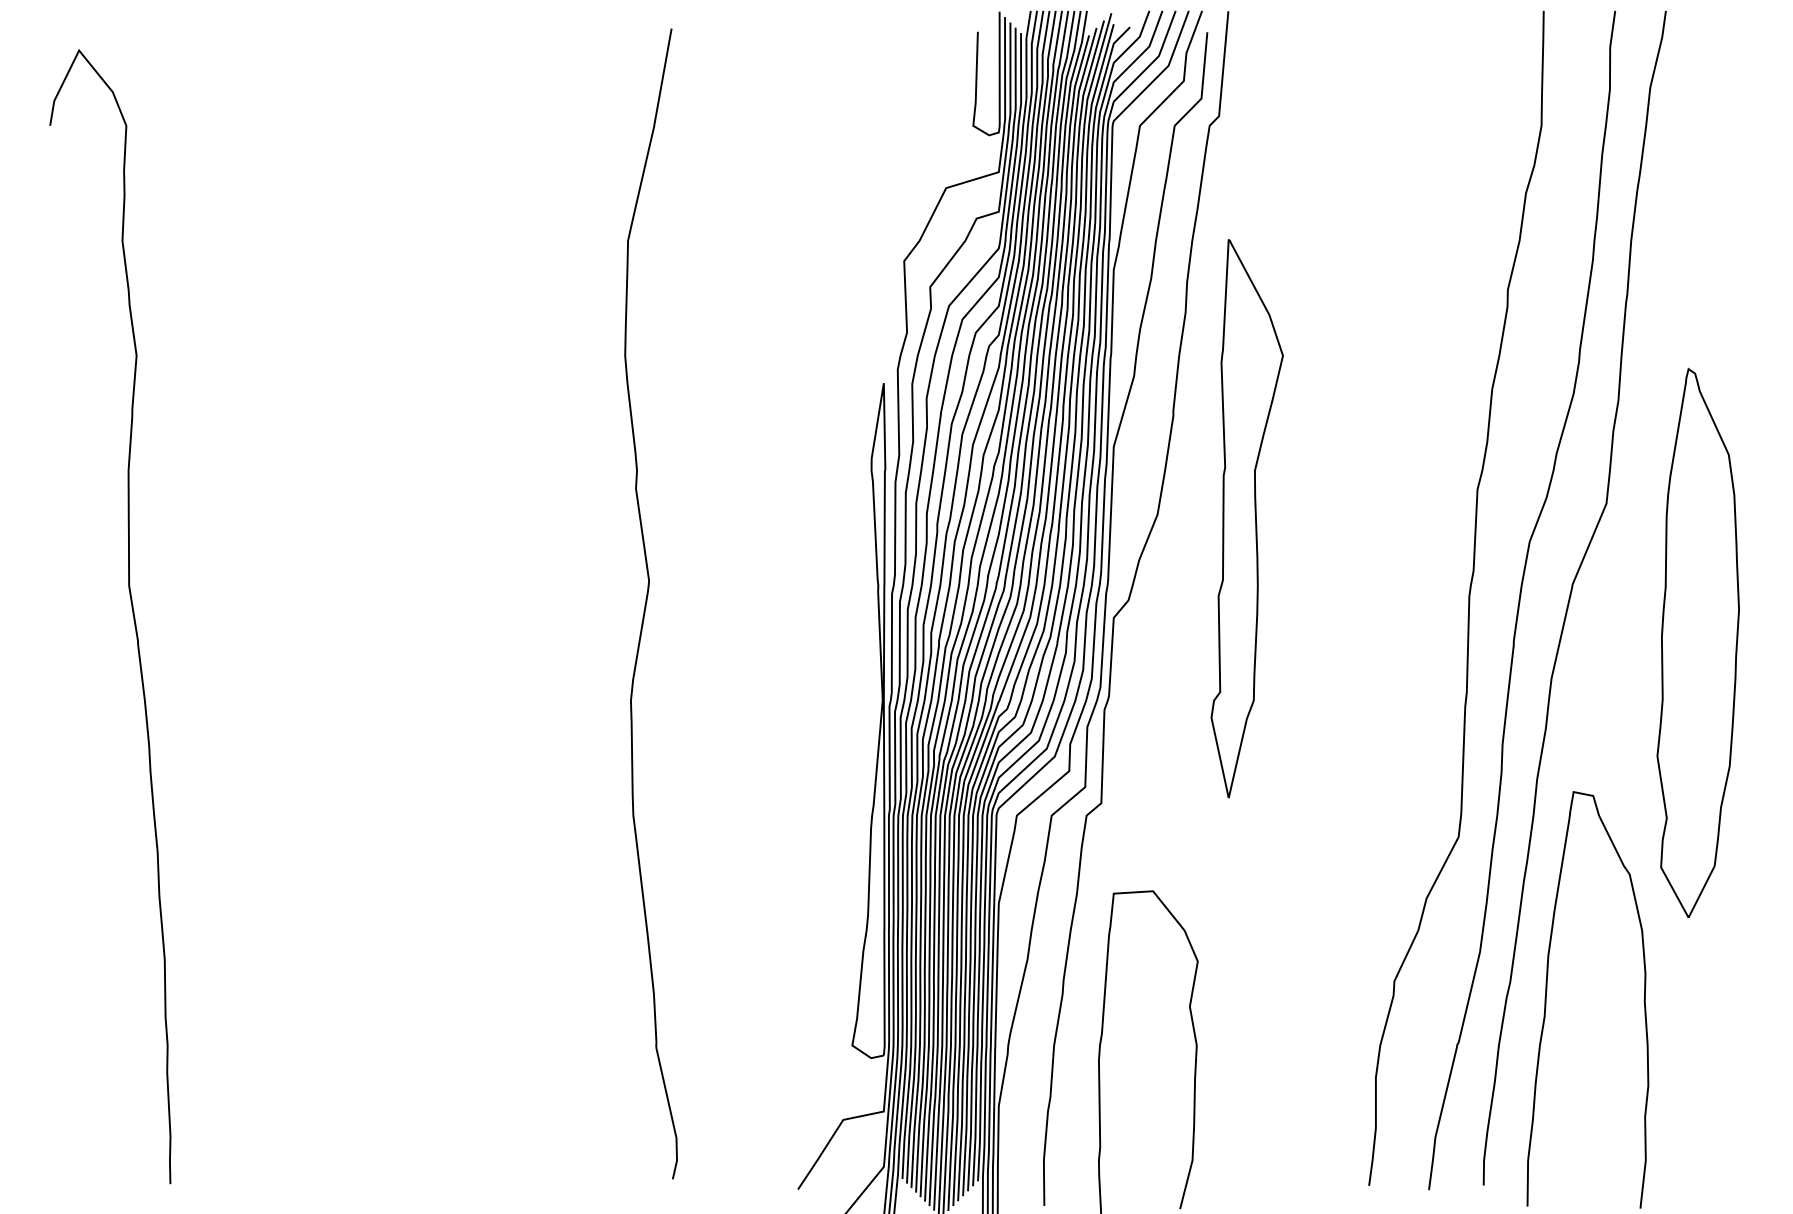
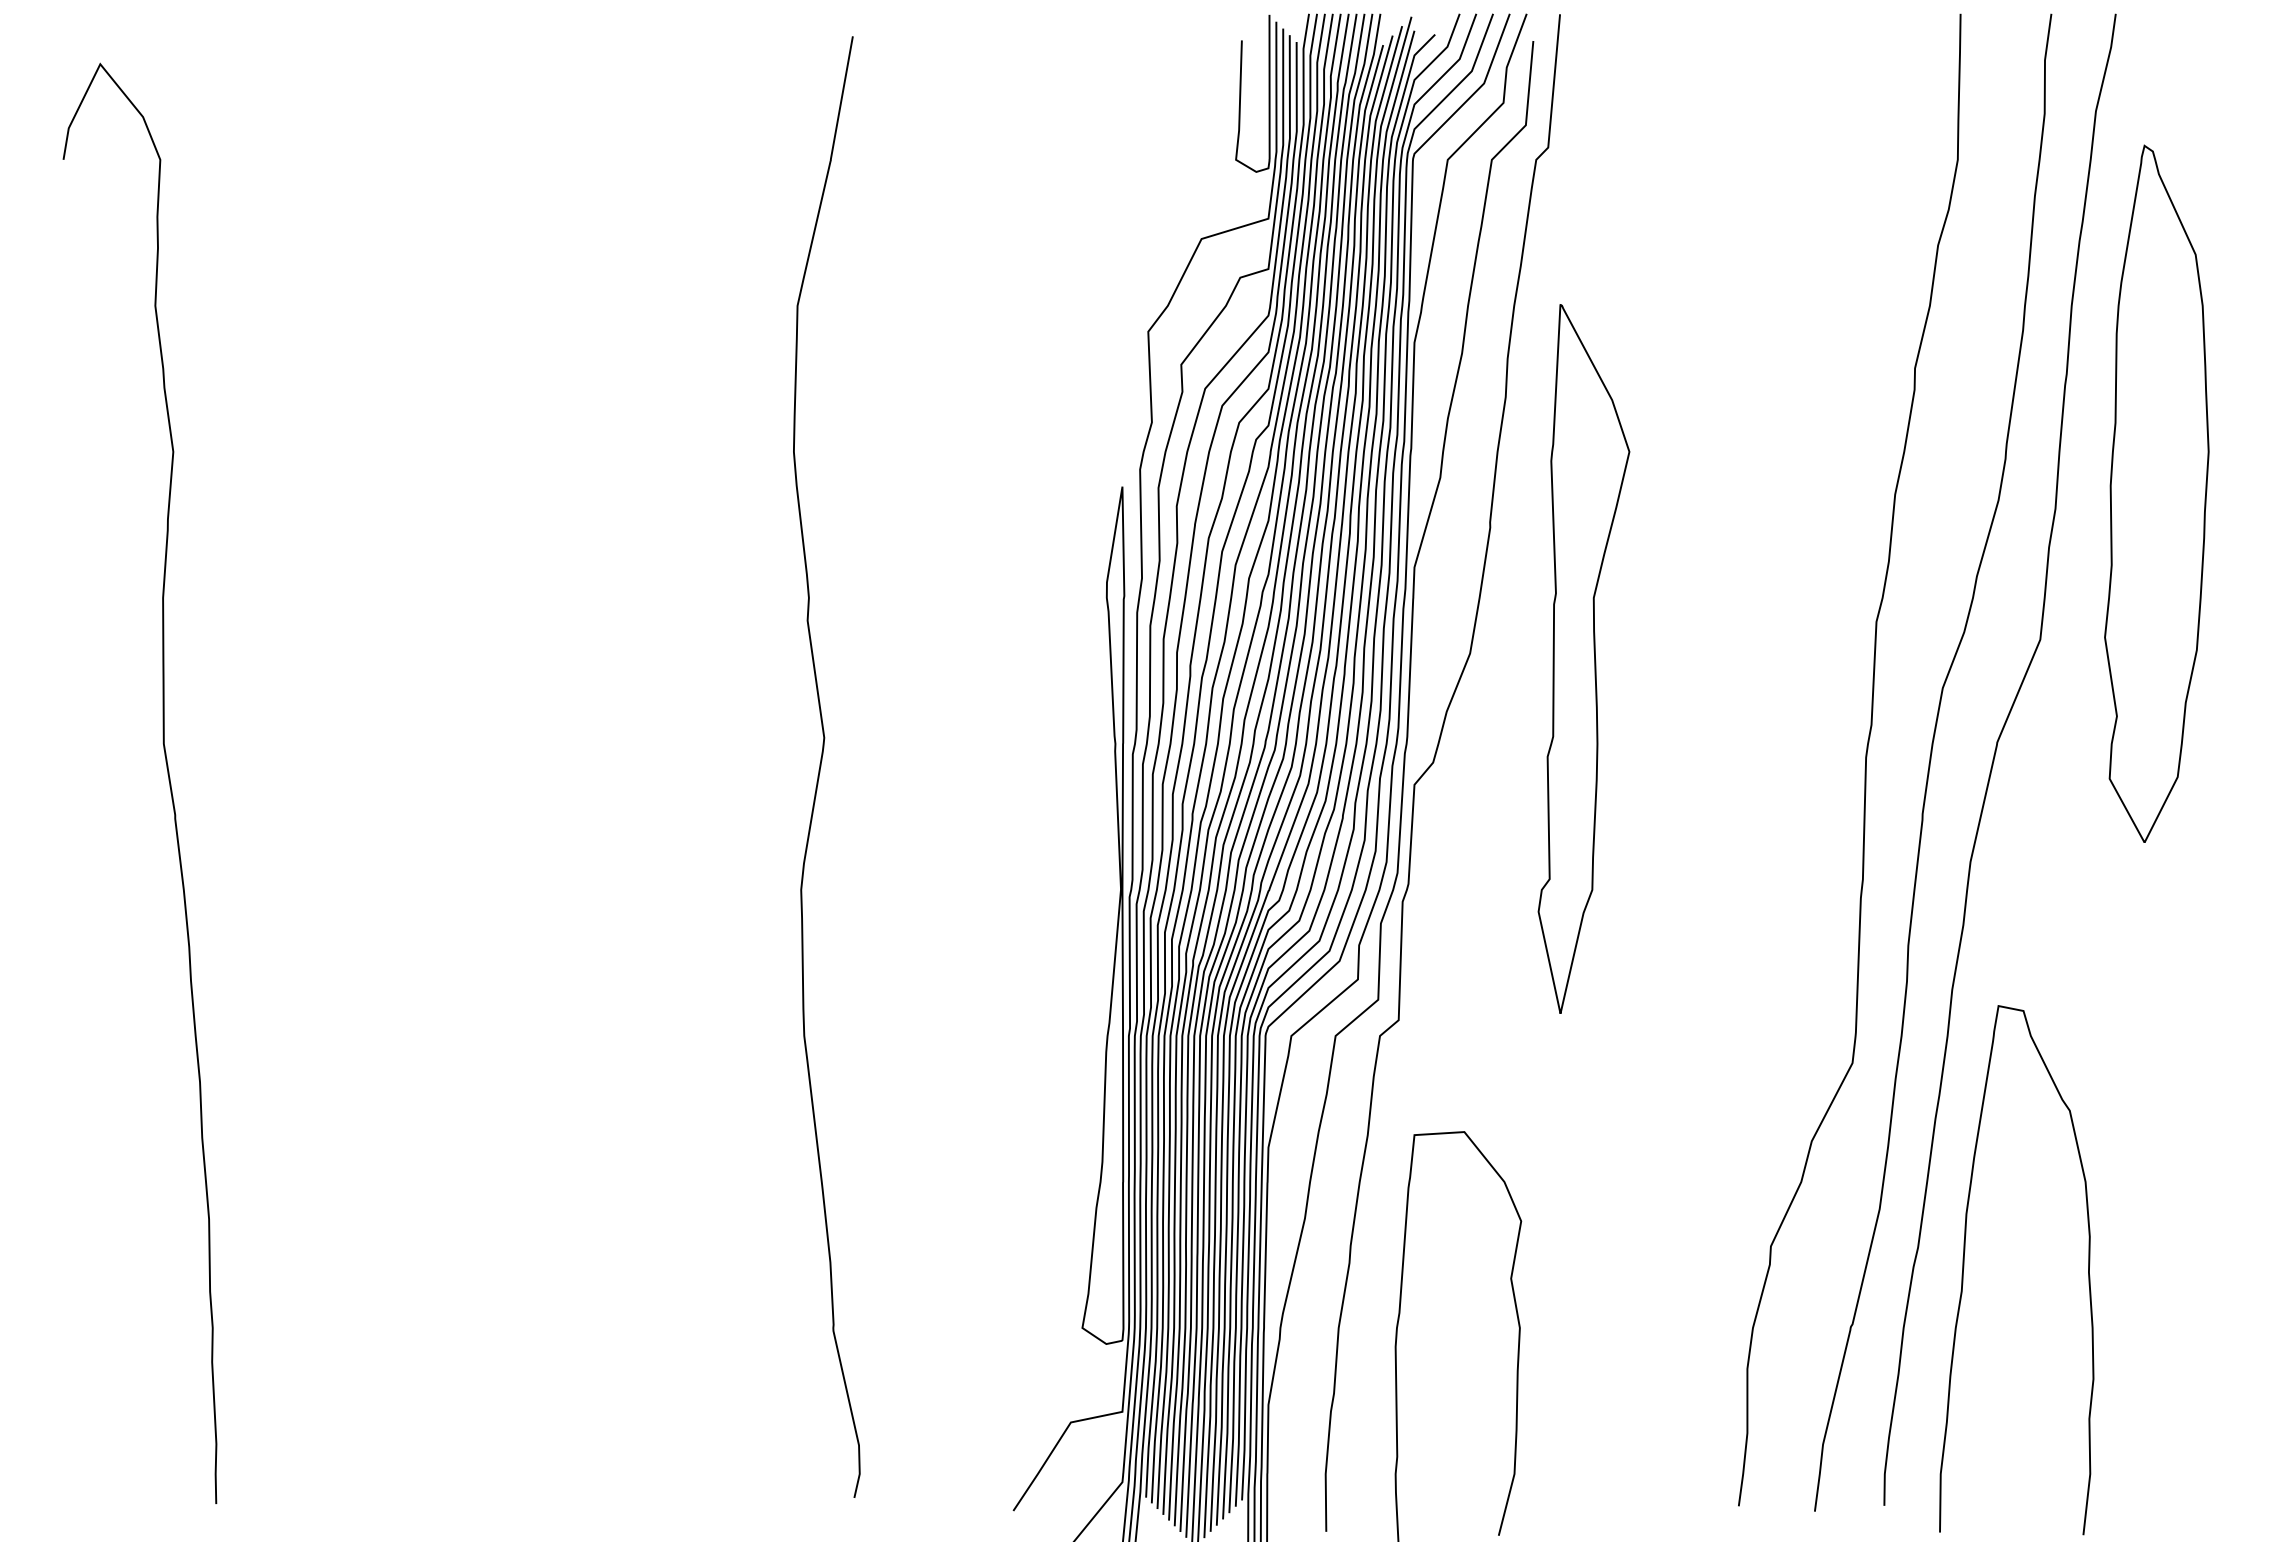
part: (1697, 642) -> (2156, 493), moved

